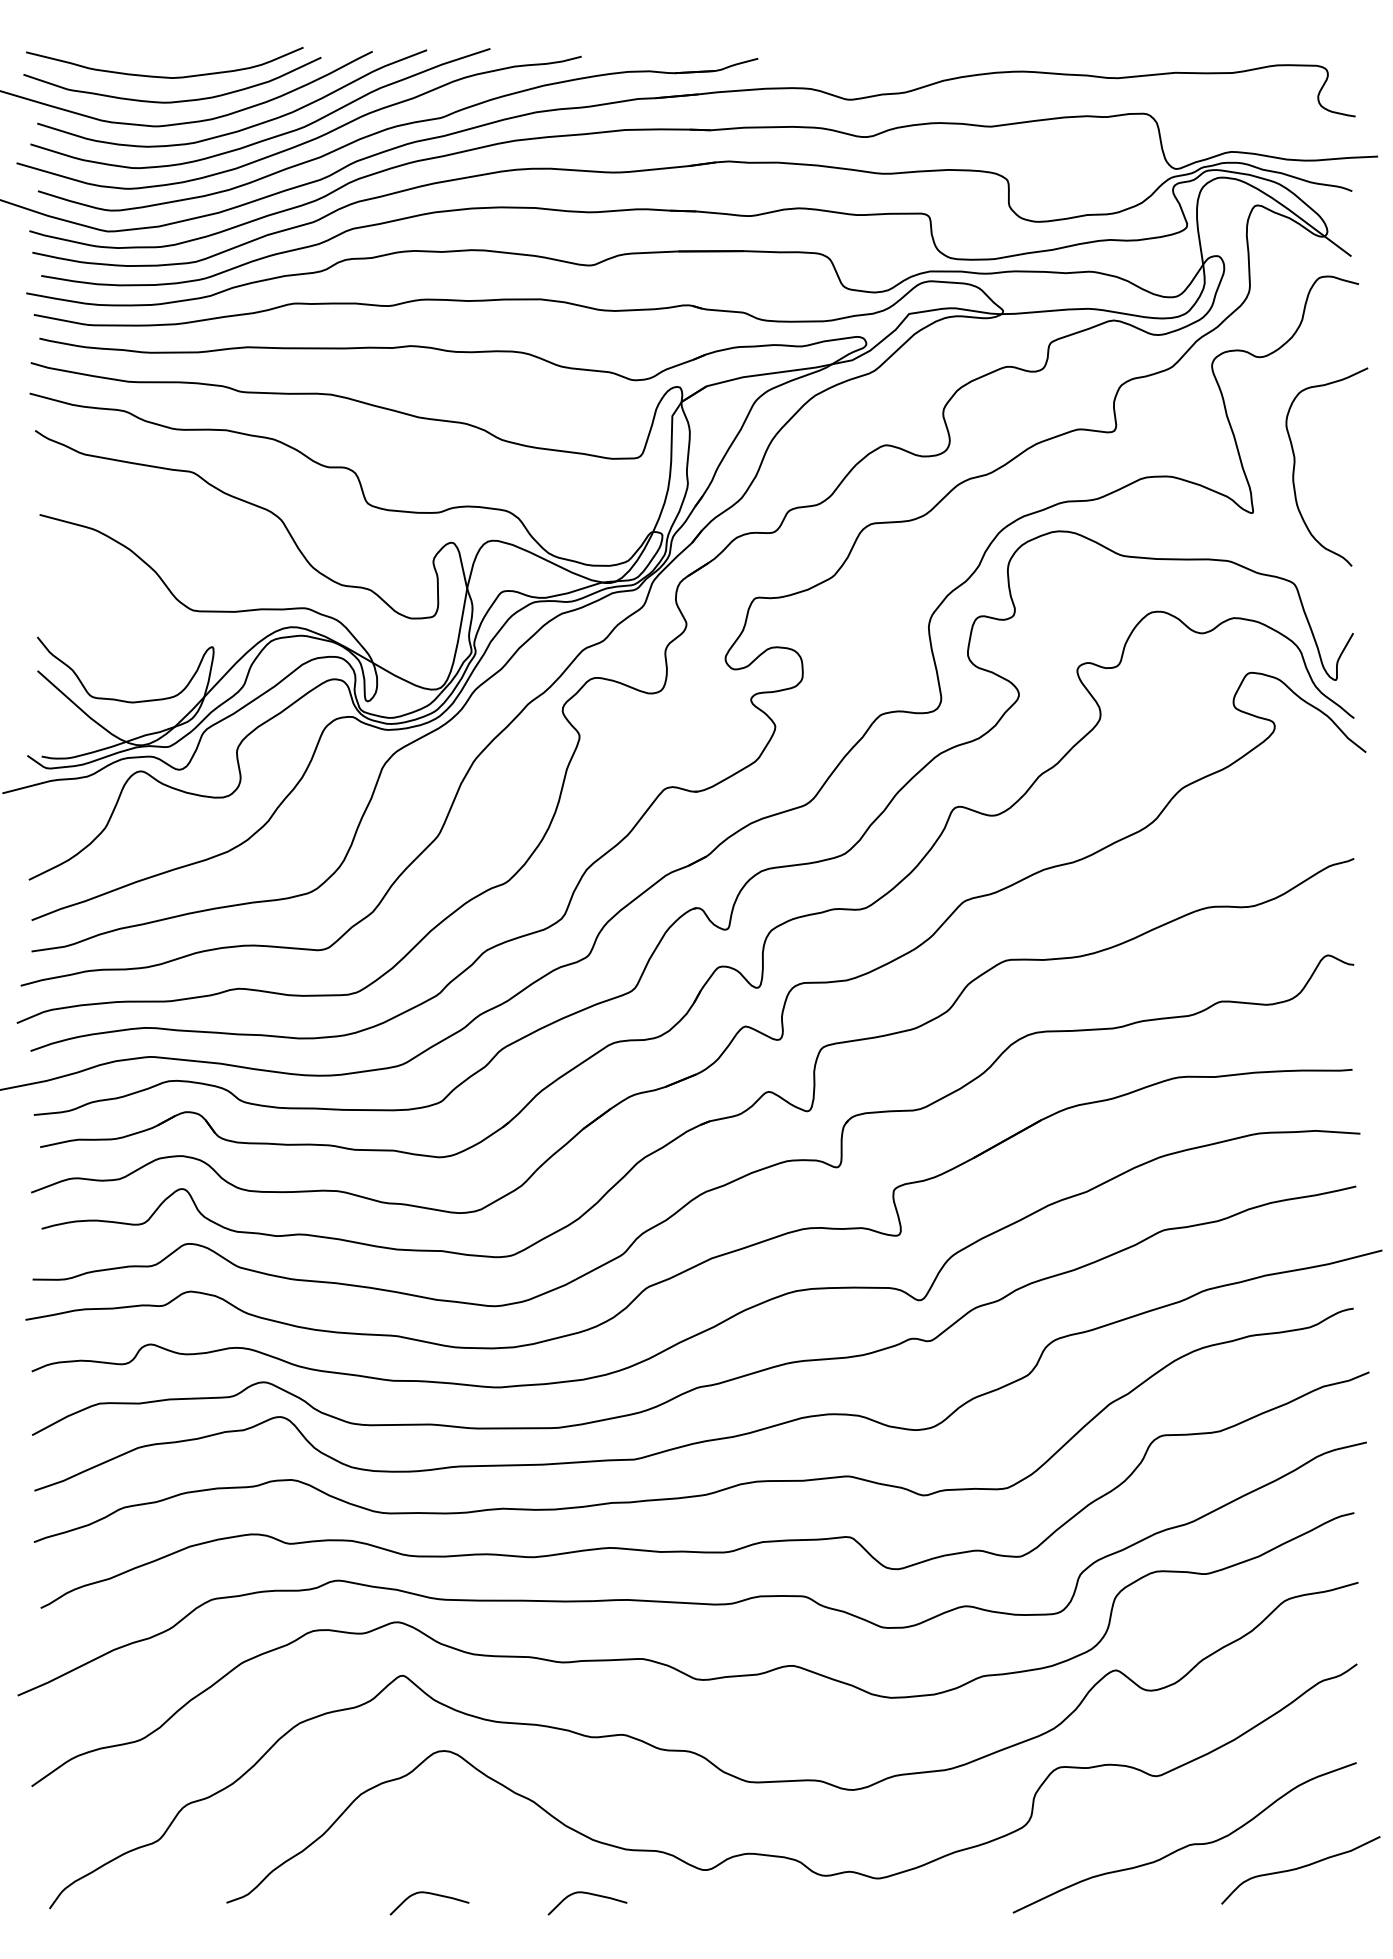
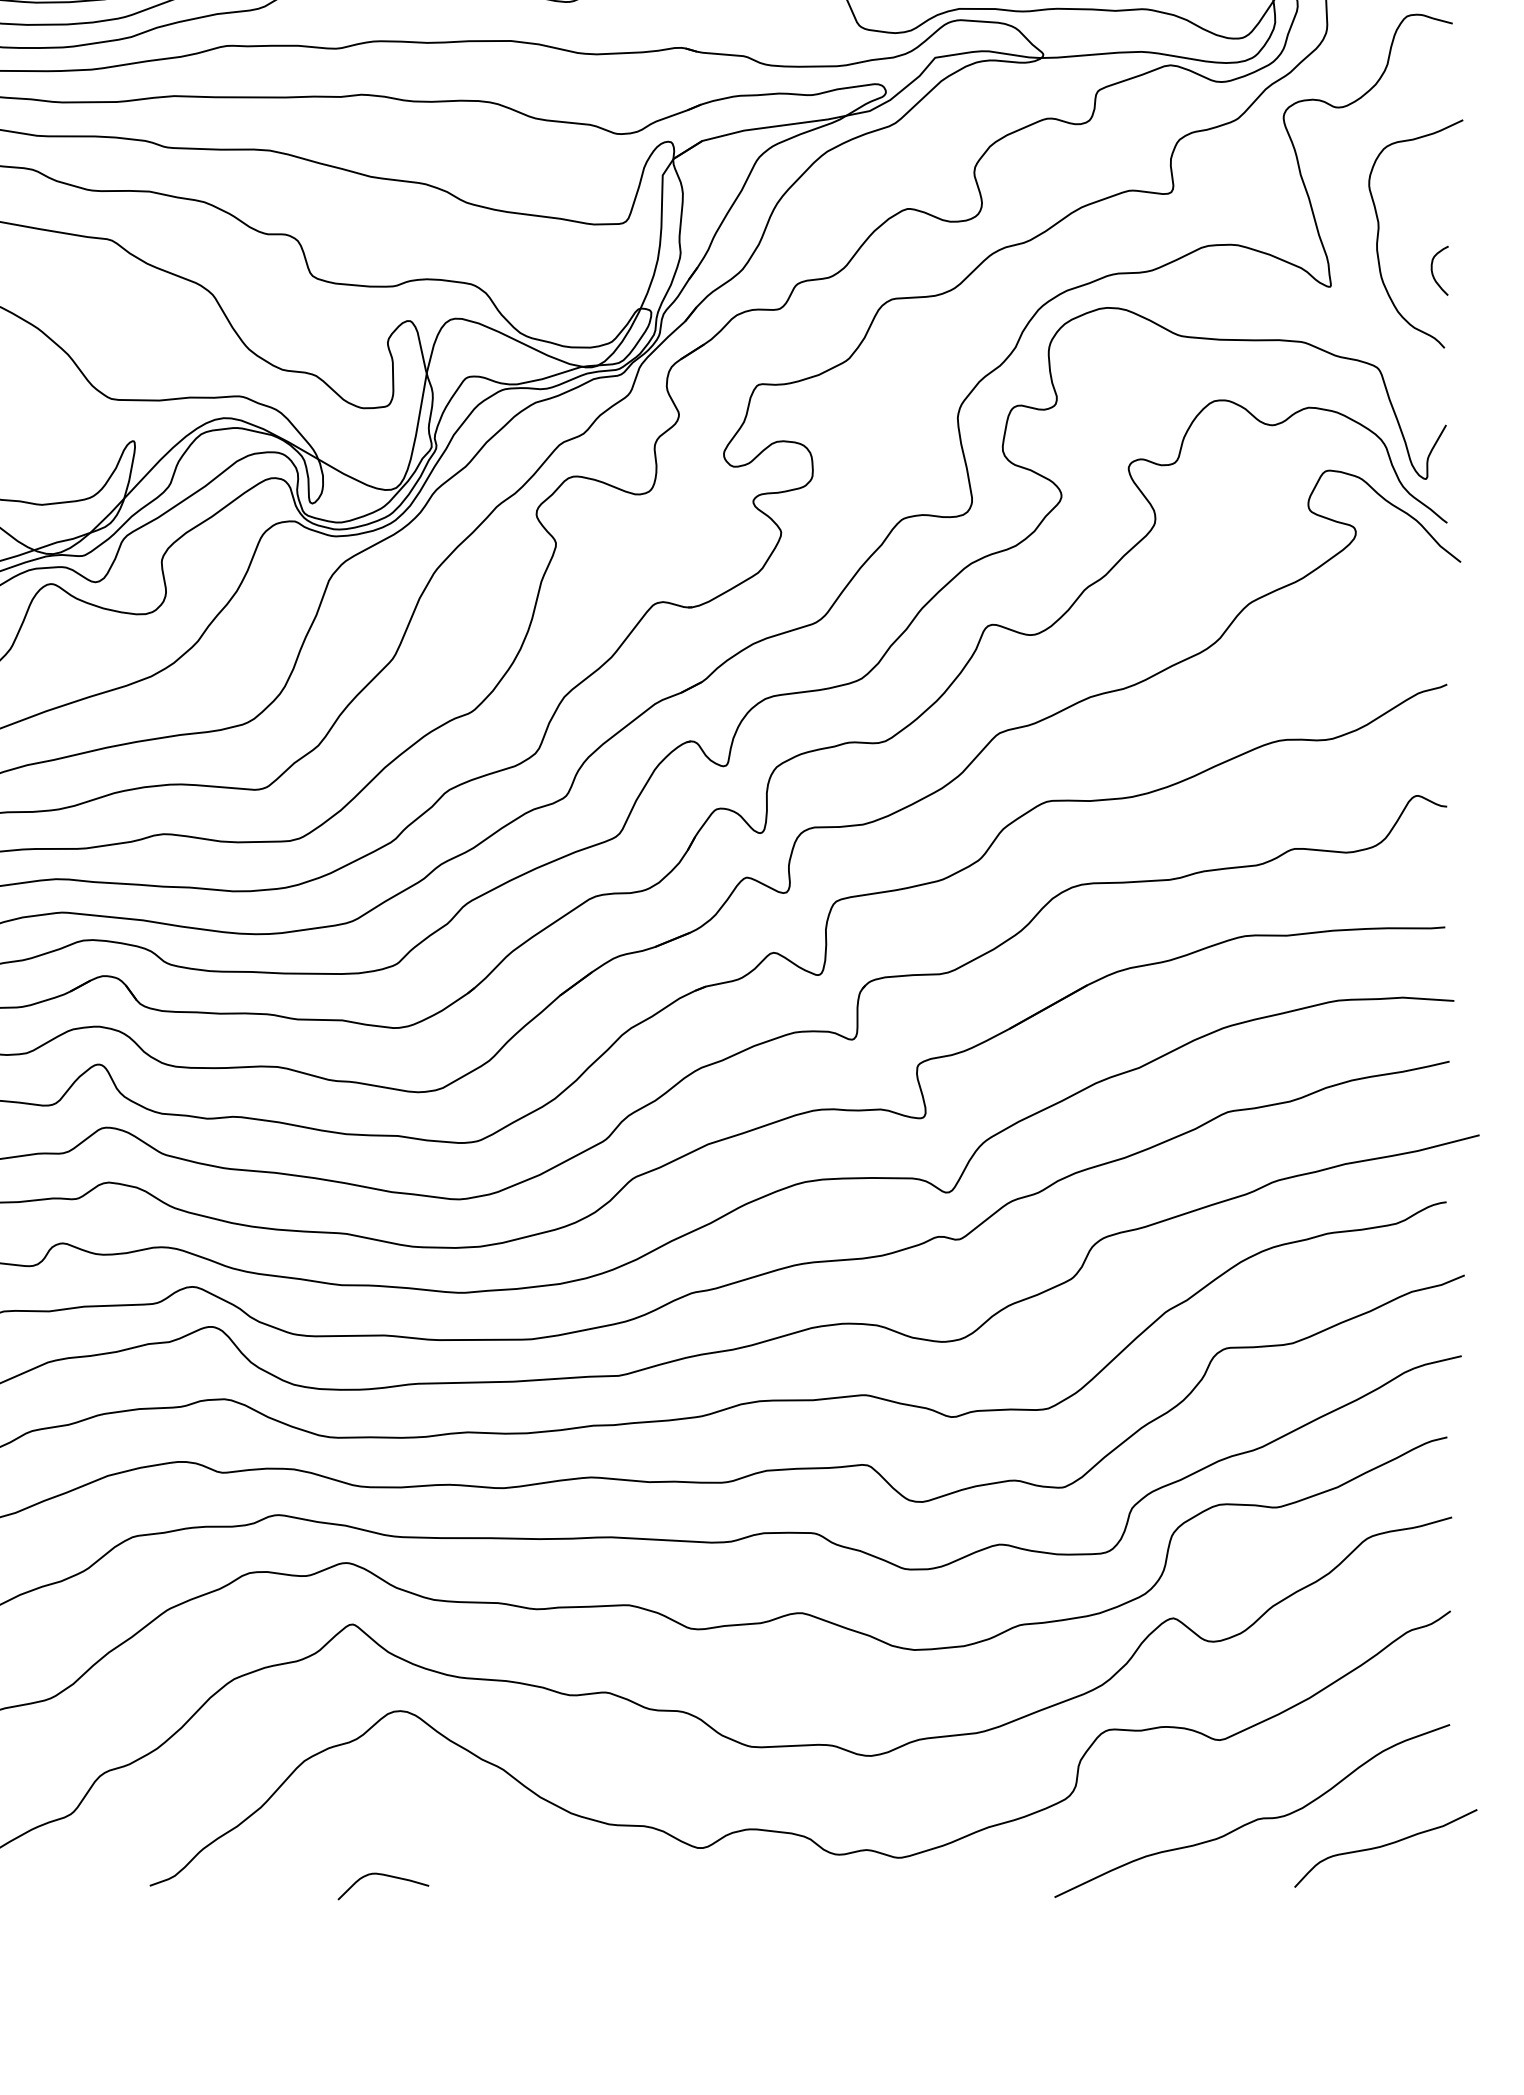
curve: (1342, 501) -> (1433, 273), added
curve: (587, 1894) -> (565, 1876), removed

